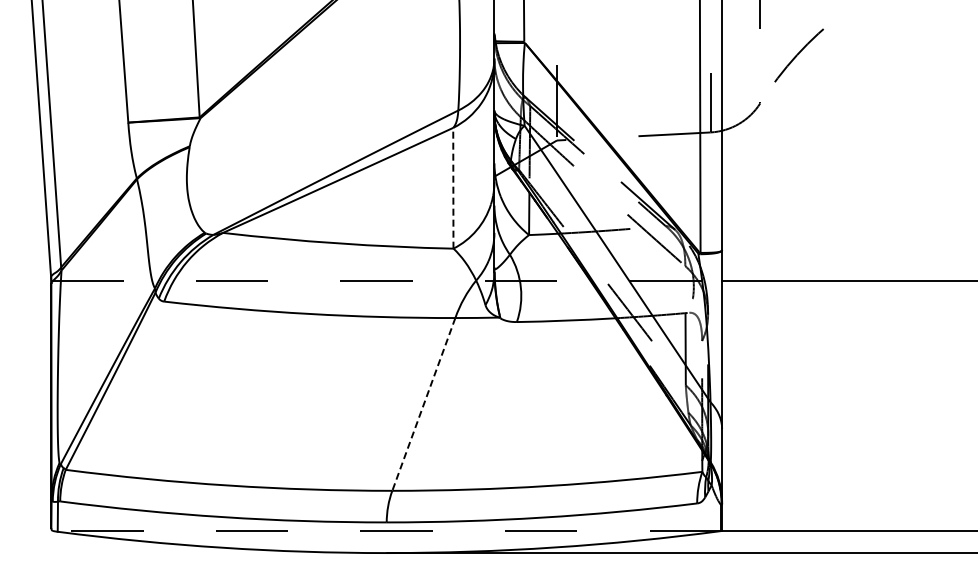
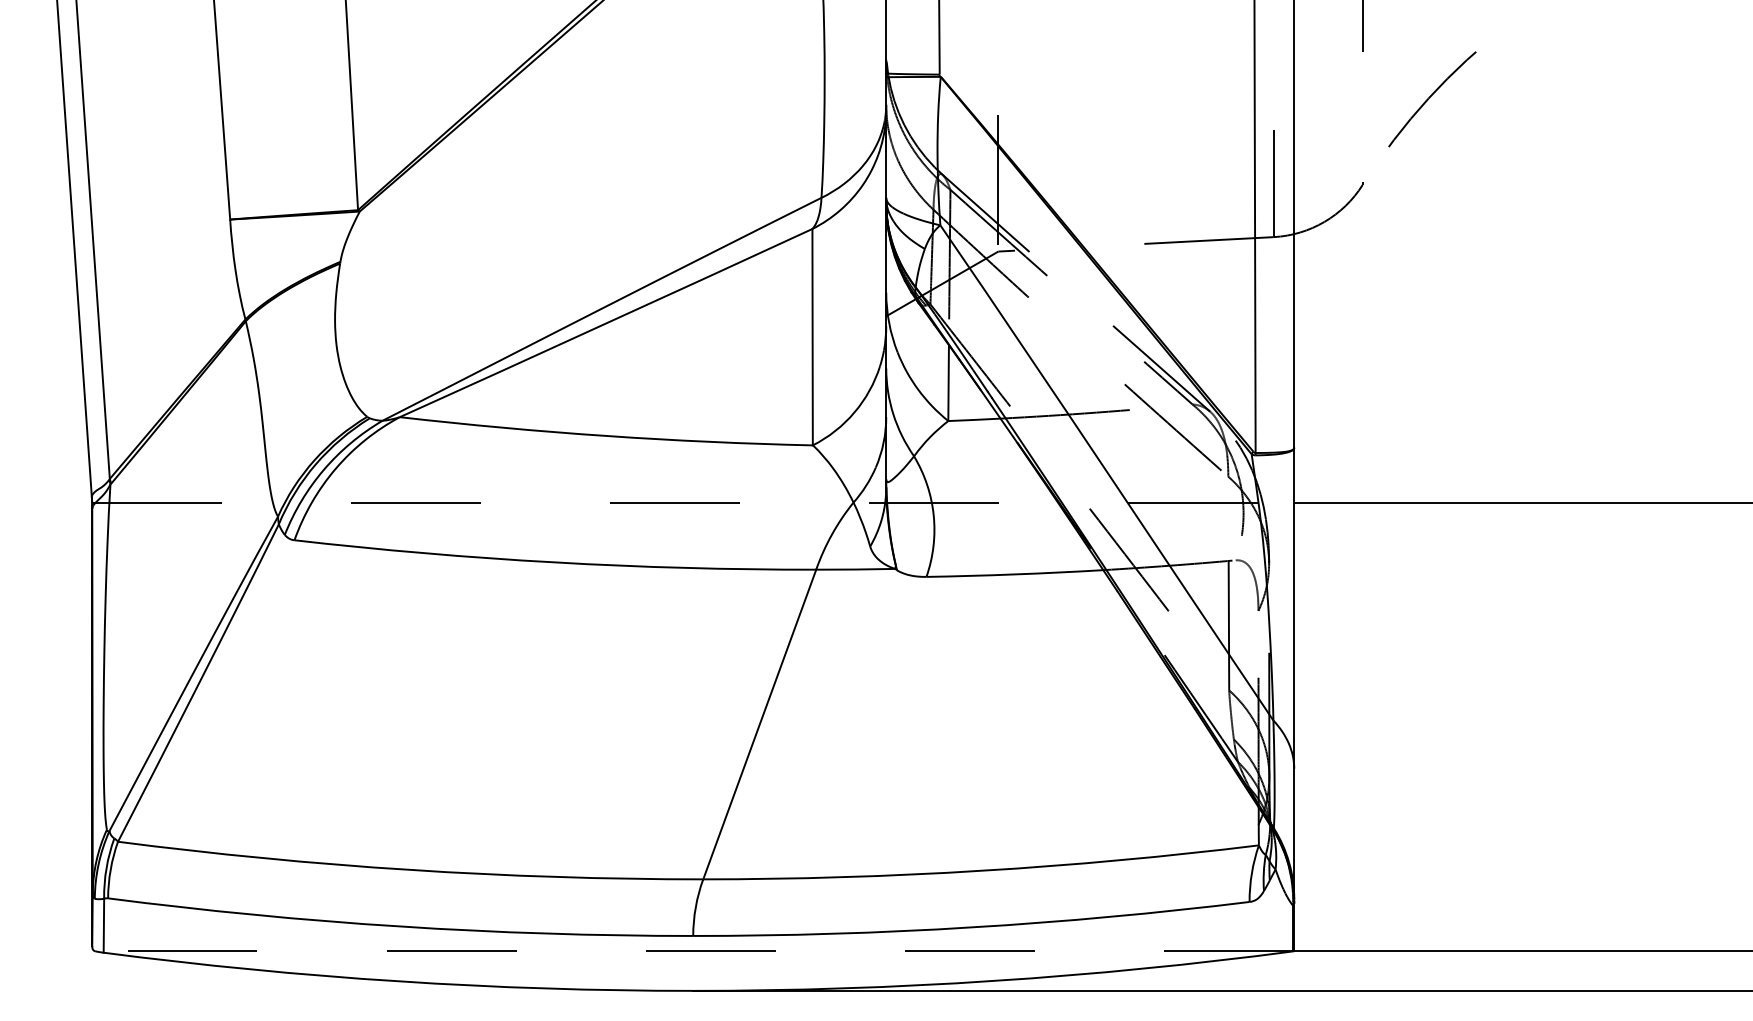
line: (453, 187) -> (812, 335), dashed -> solid
line: (423, 404) -> (759, 724), dashed -> solid

